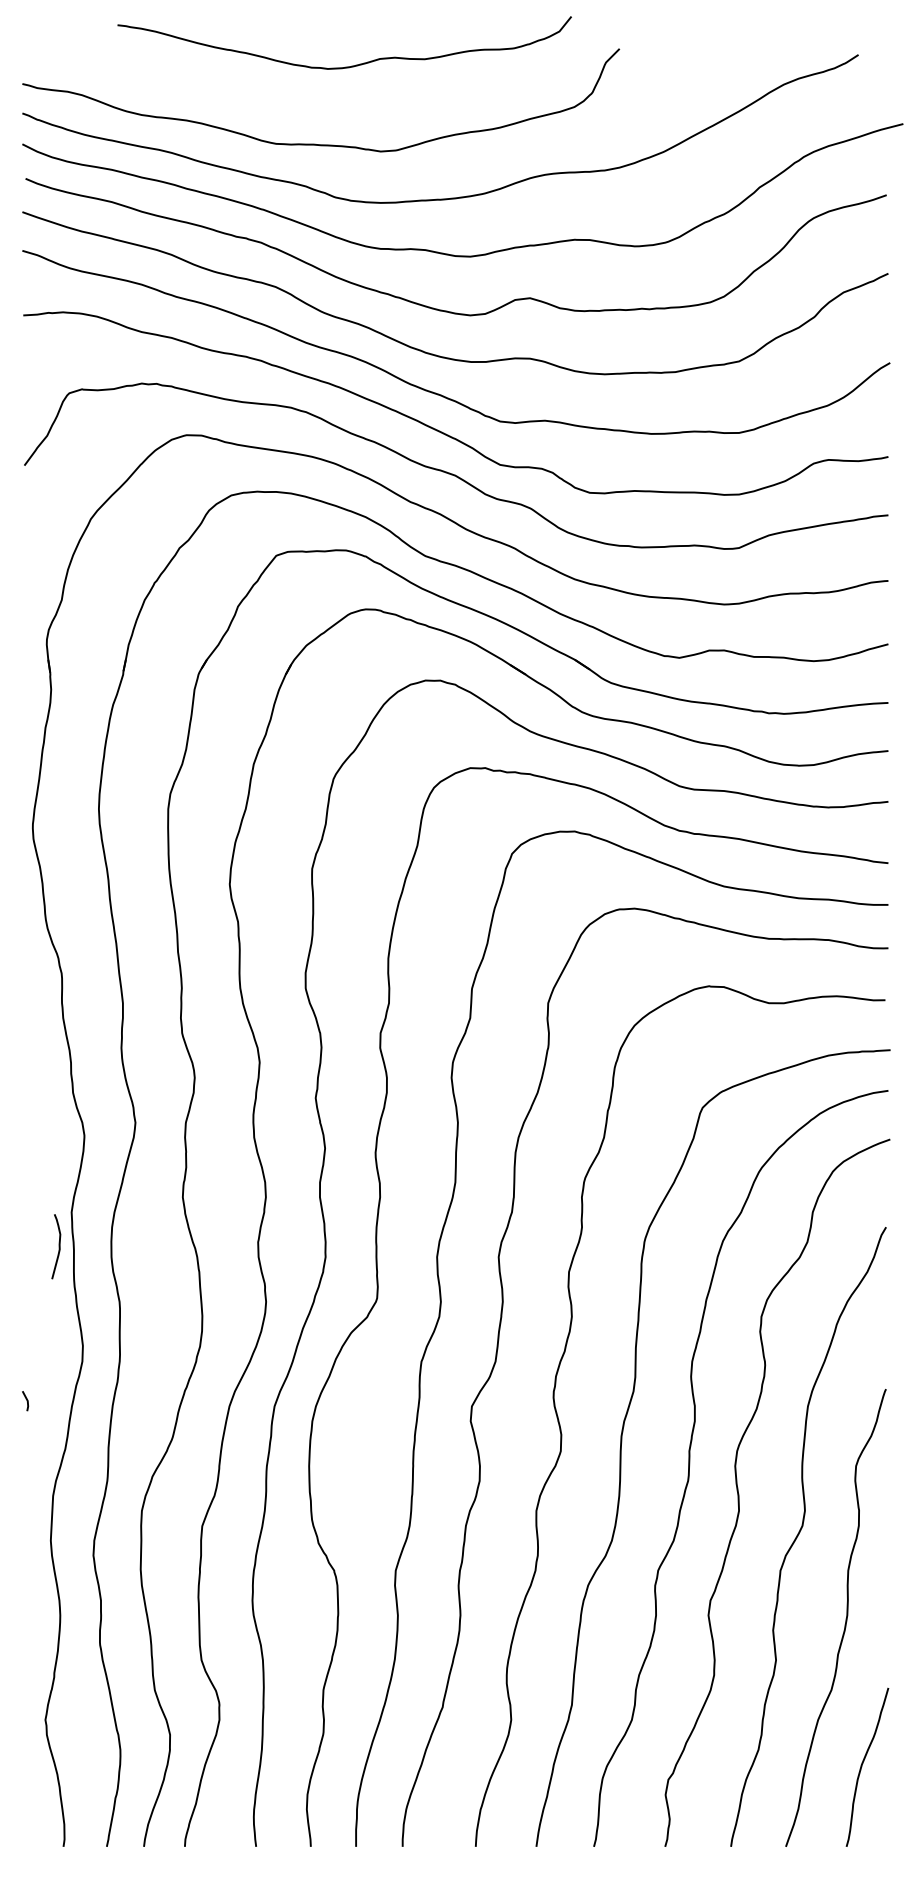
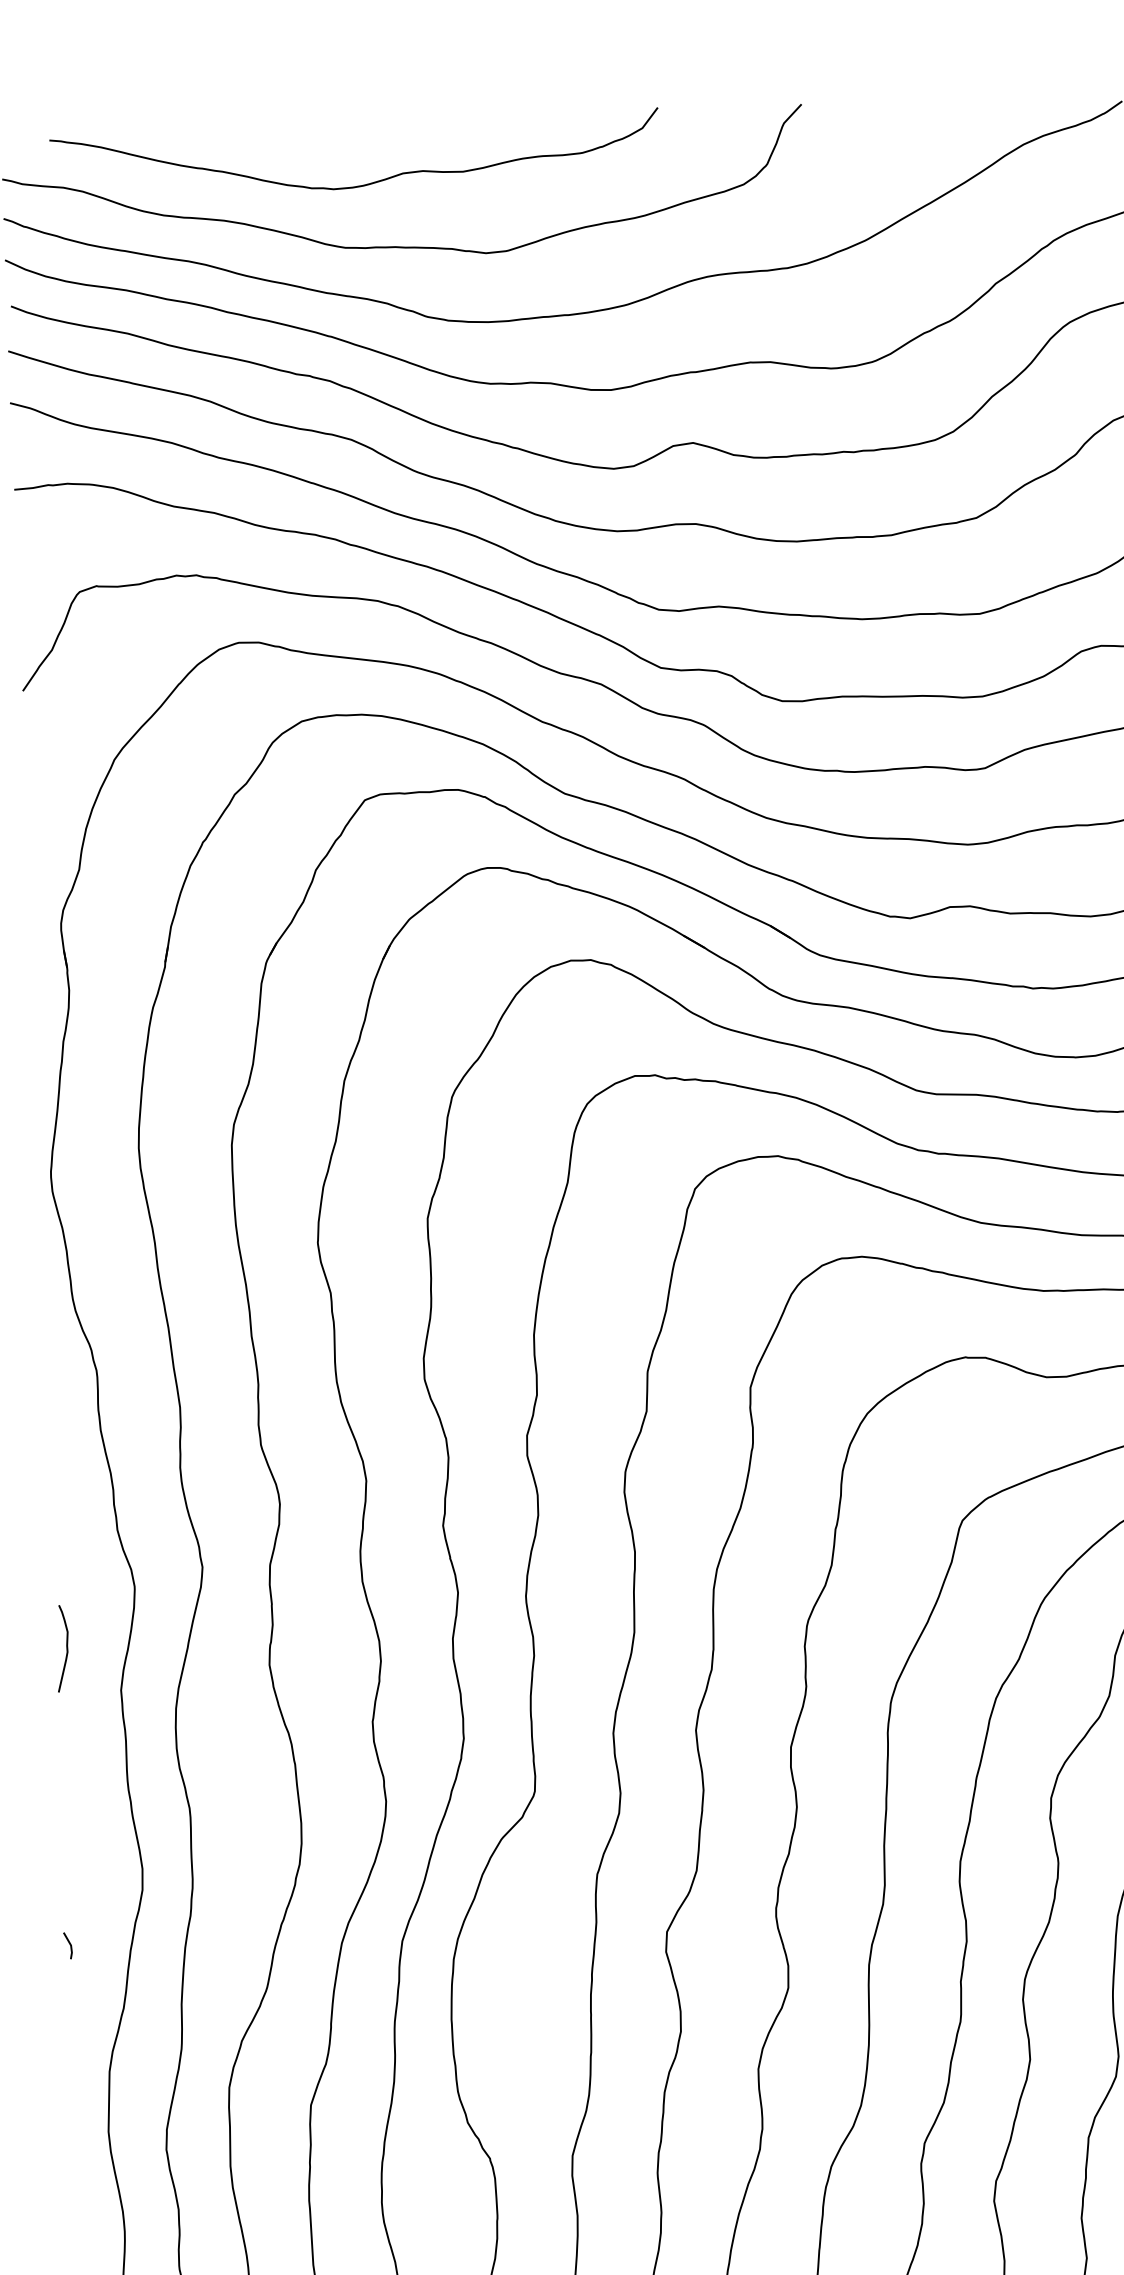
curve: (345, 66) -> (357, 185), moved
curve: (58, 1246) -> (65, 1648), moved

